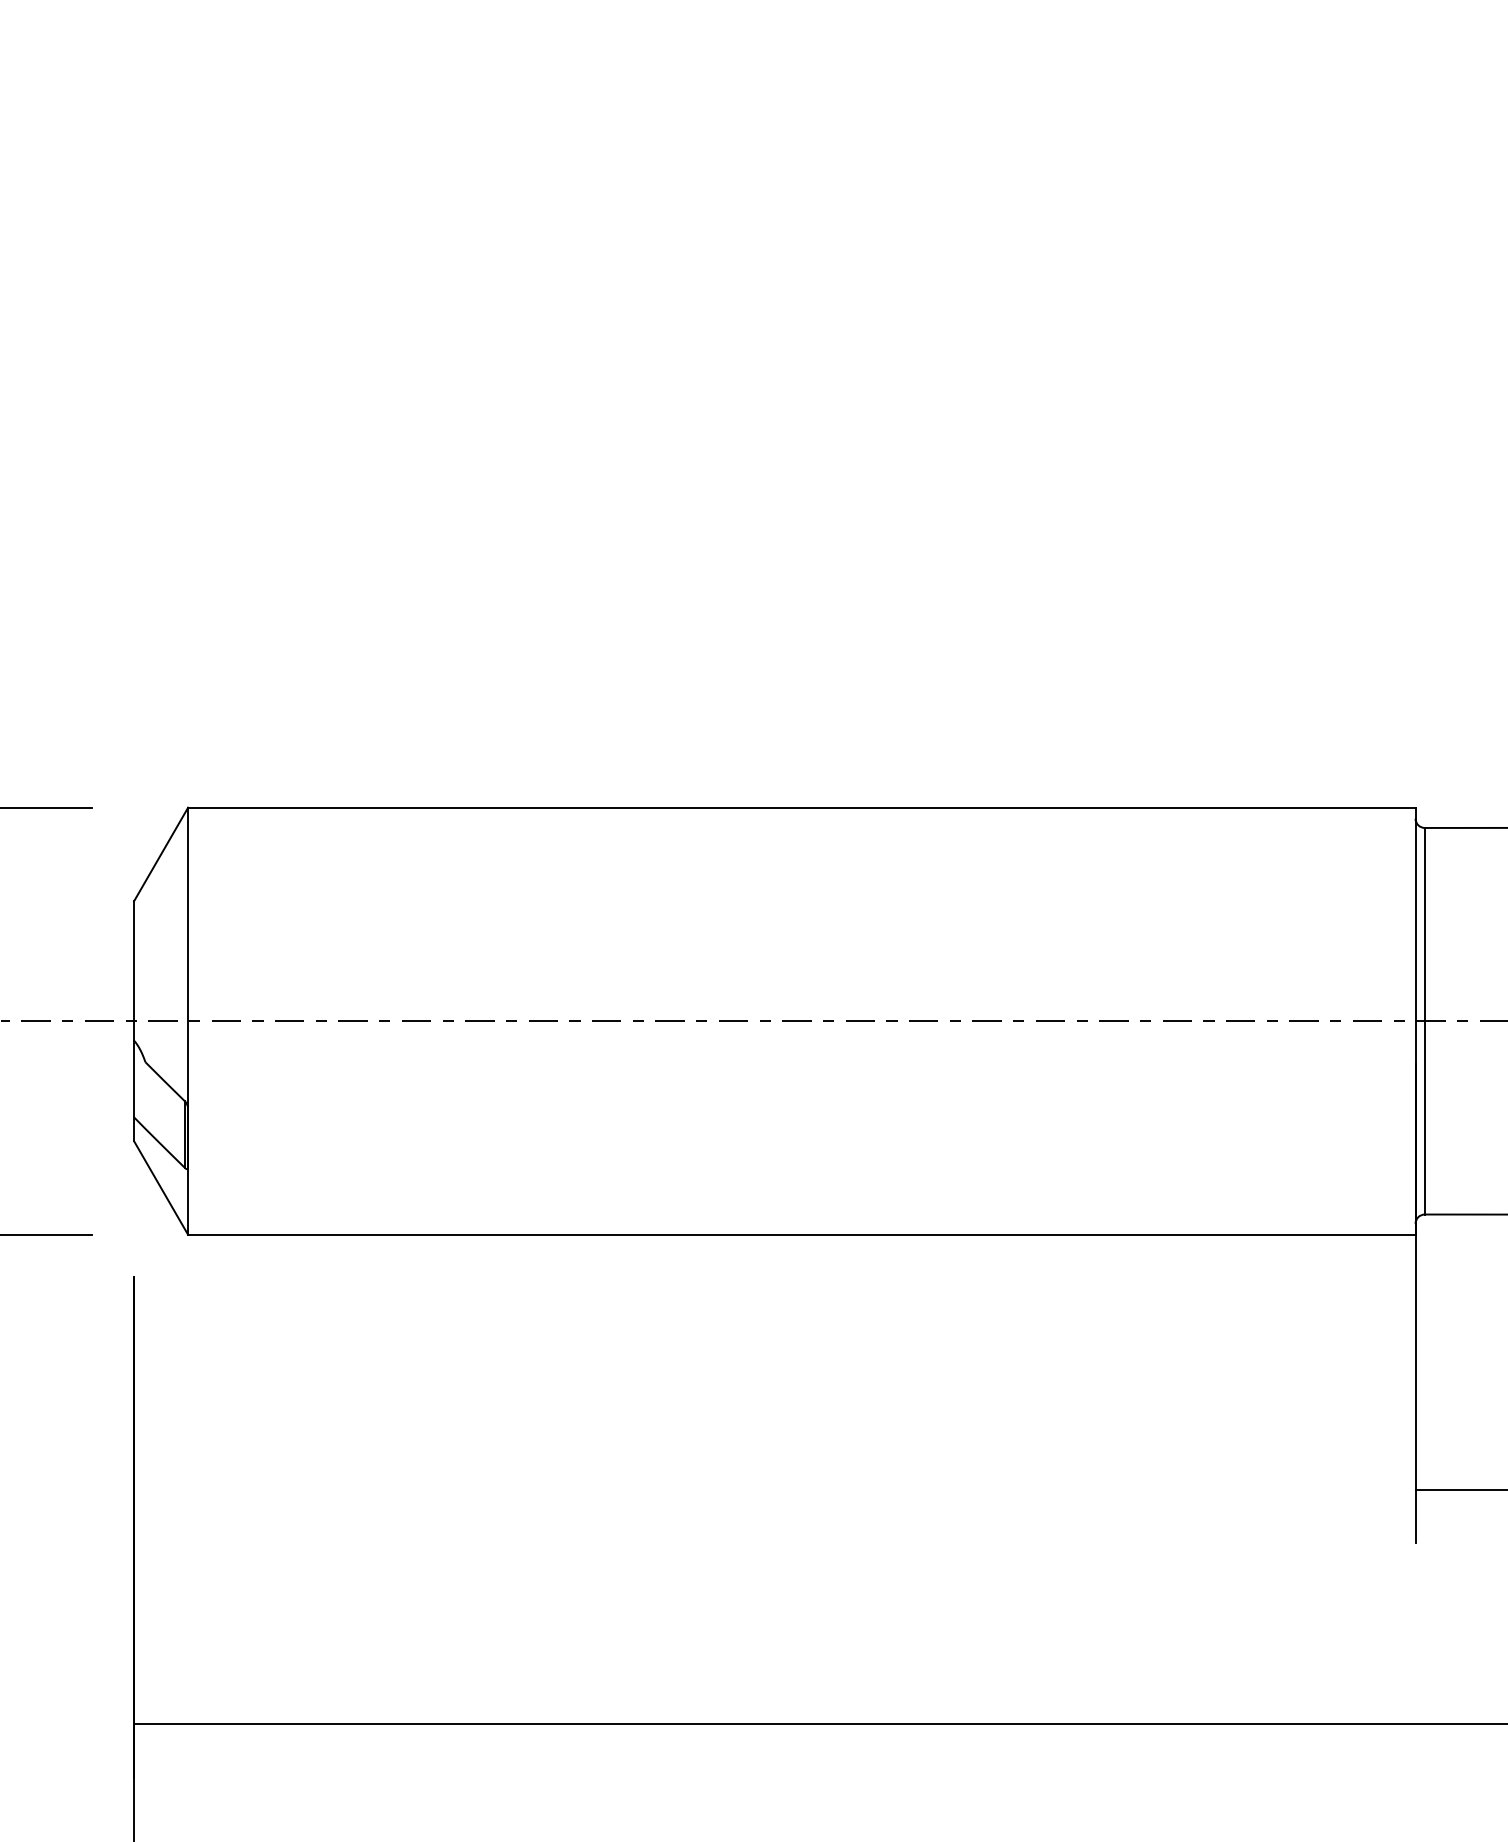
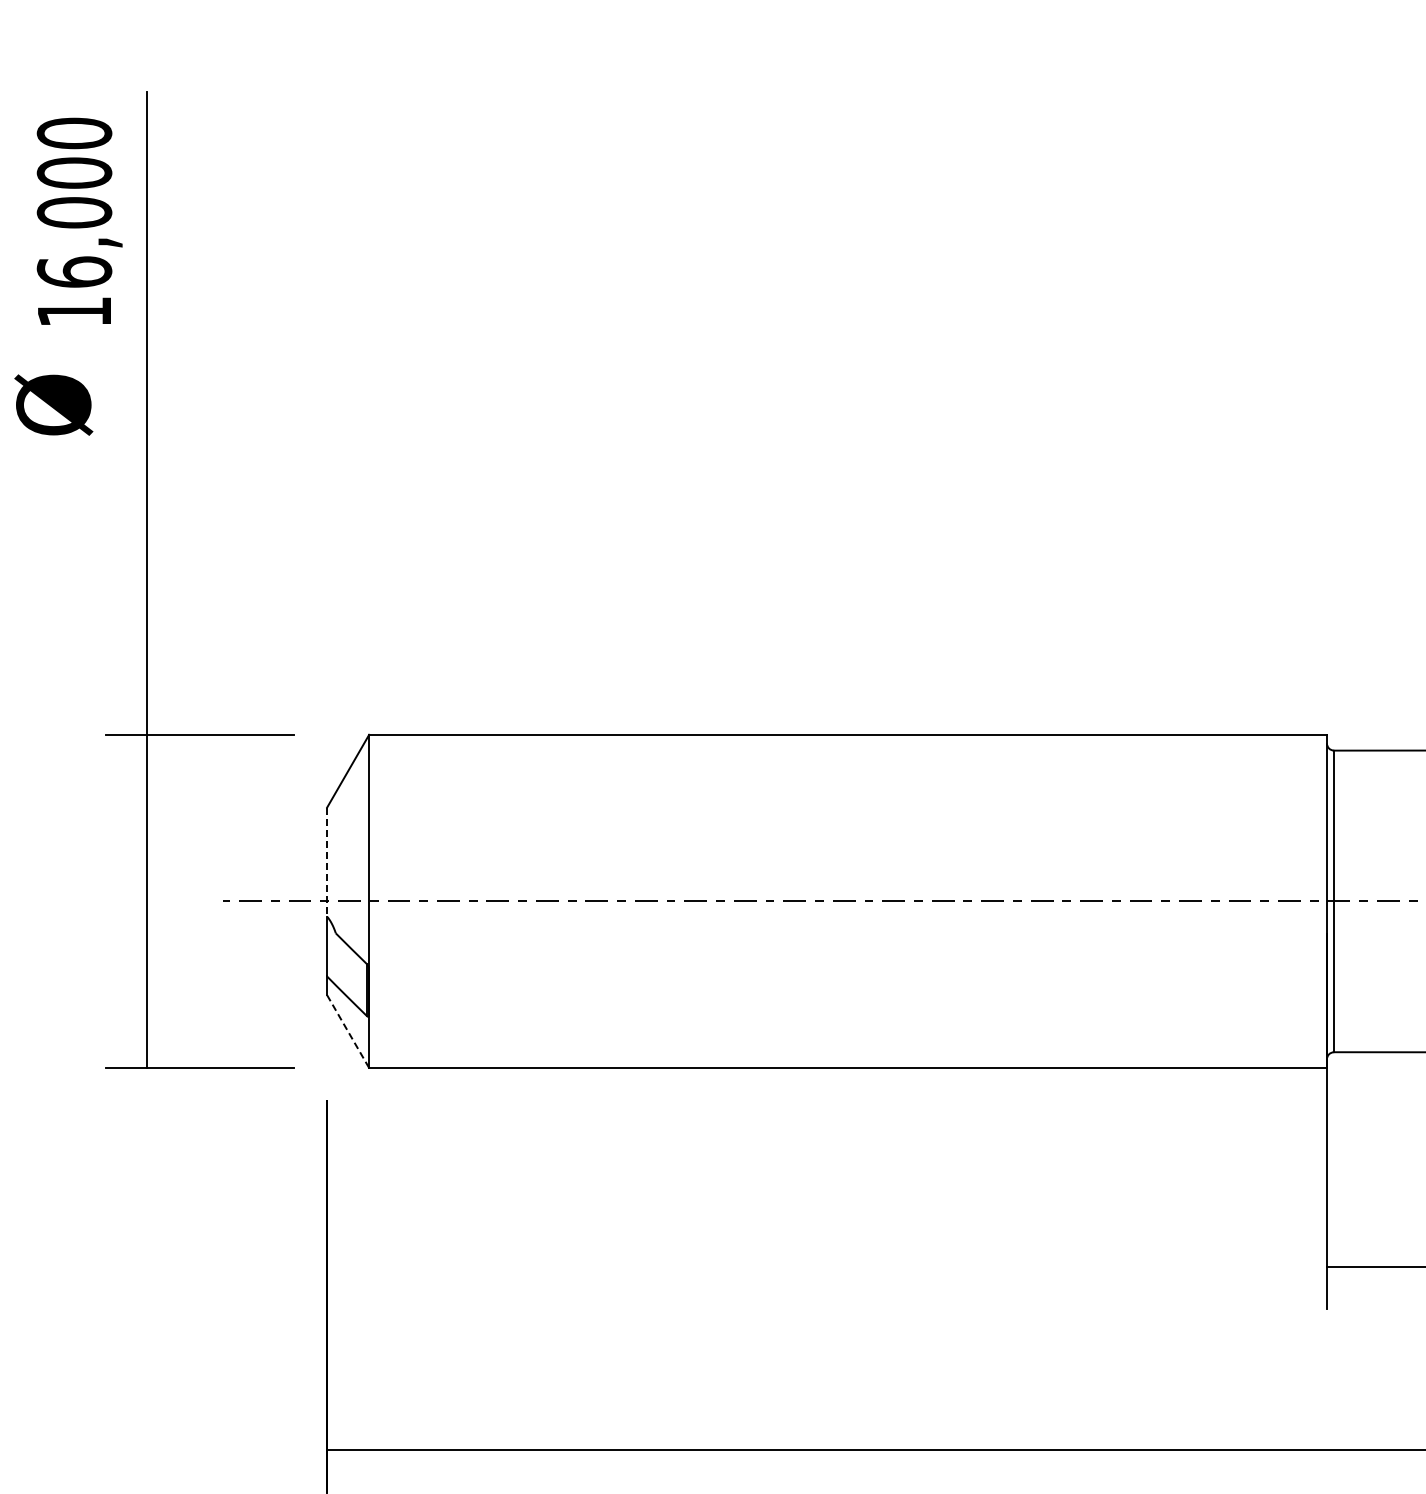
line: (134, 971) -> (327, 862), solid -> dashed
line: (161, 1189) -> (348, 1032), solid -> dashed

